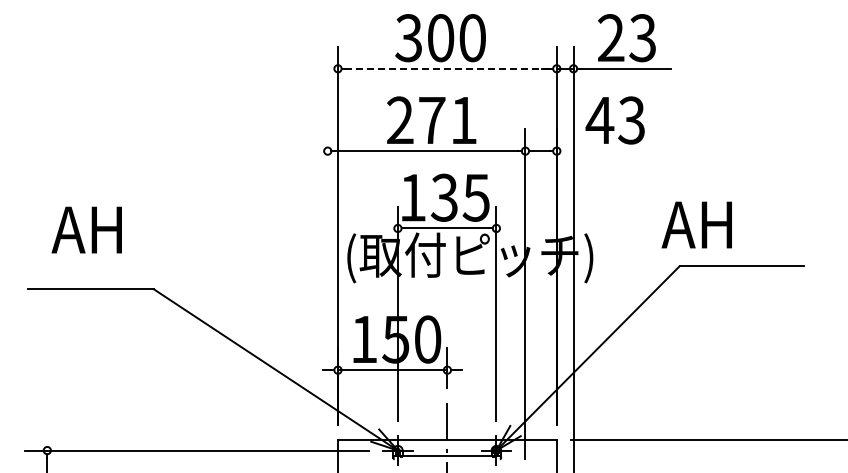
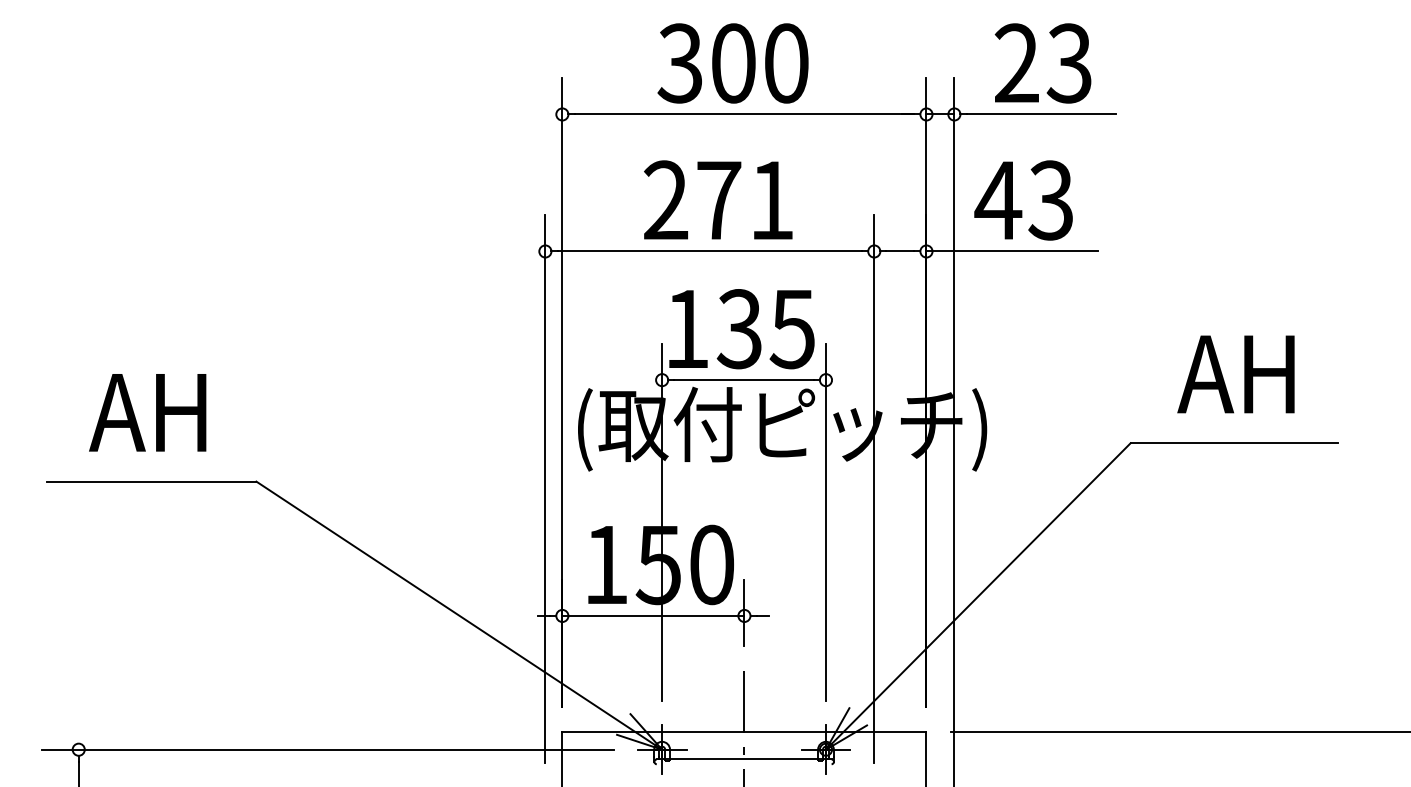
line: (447, 68) -> (744, 113), dashed -> solid
line: (607, 151) -> (1010, 252), added
text: (696, 224) -> (1235, 373), moved
text: (86, 229) -> (147, 411), moved
line: (327, 293) -> (544, 488), added

